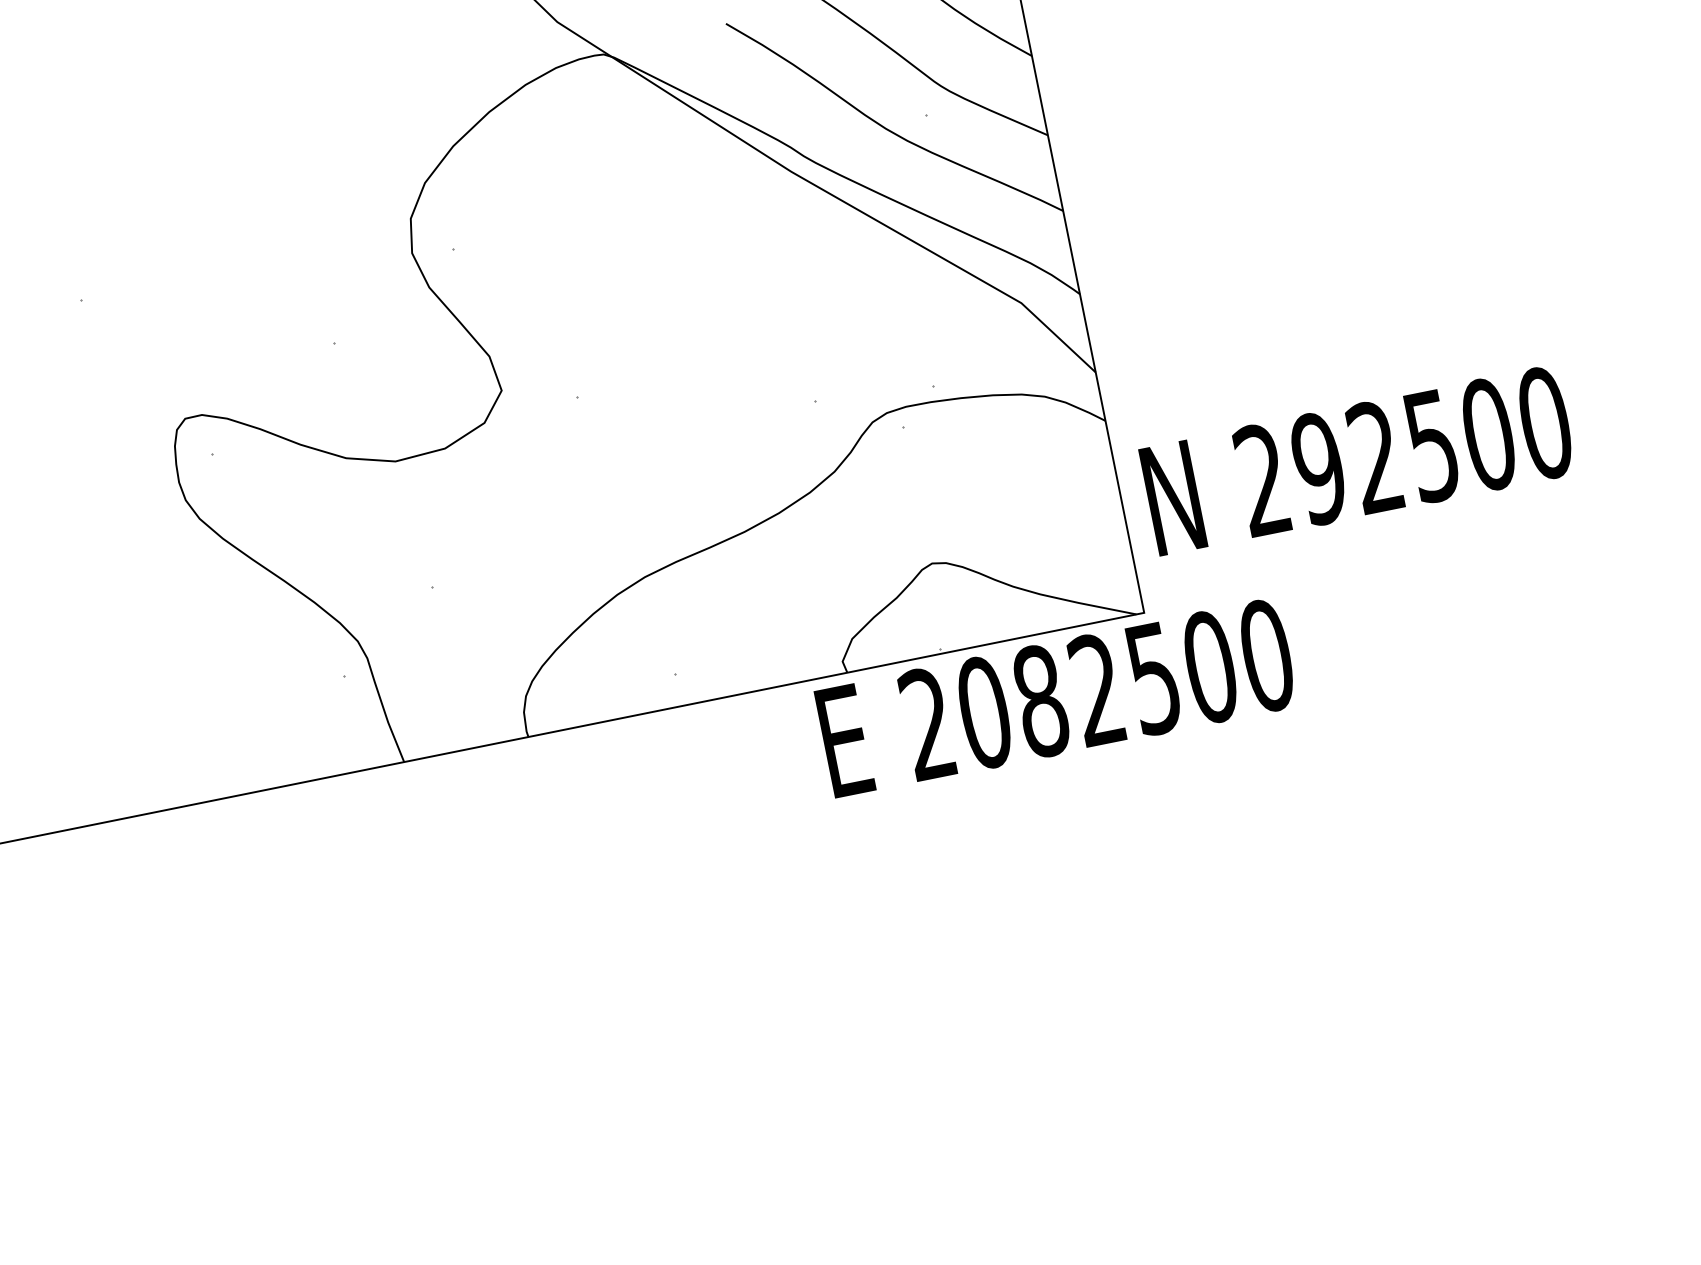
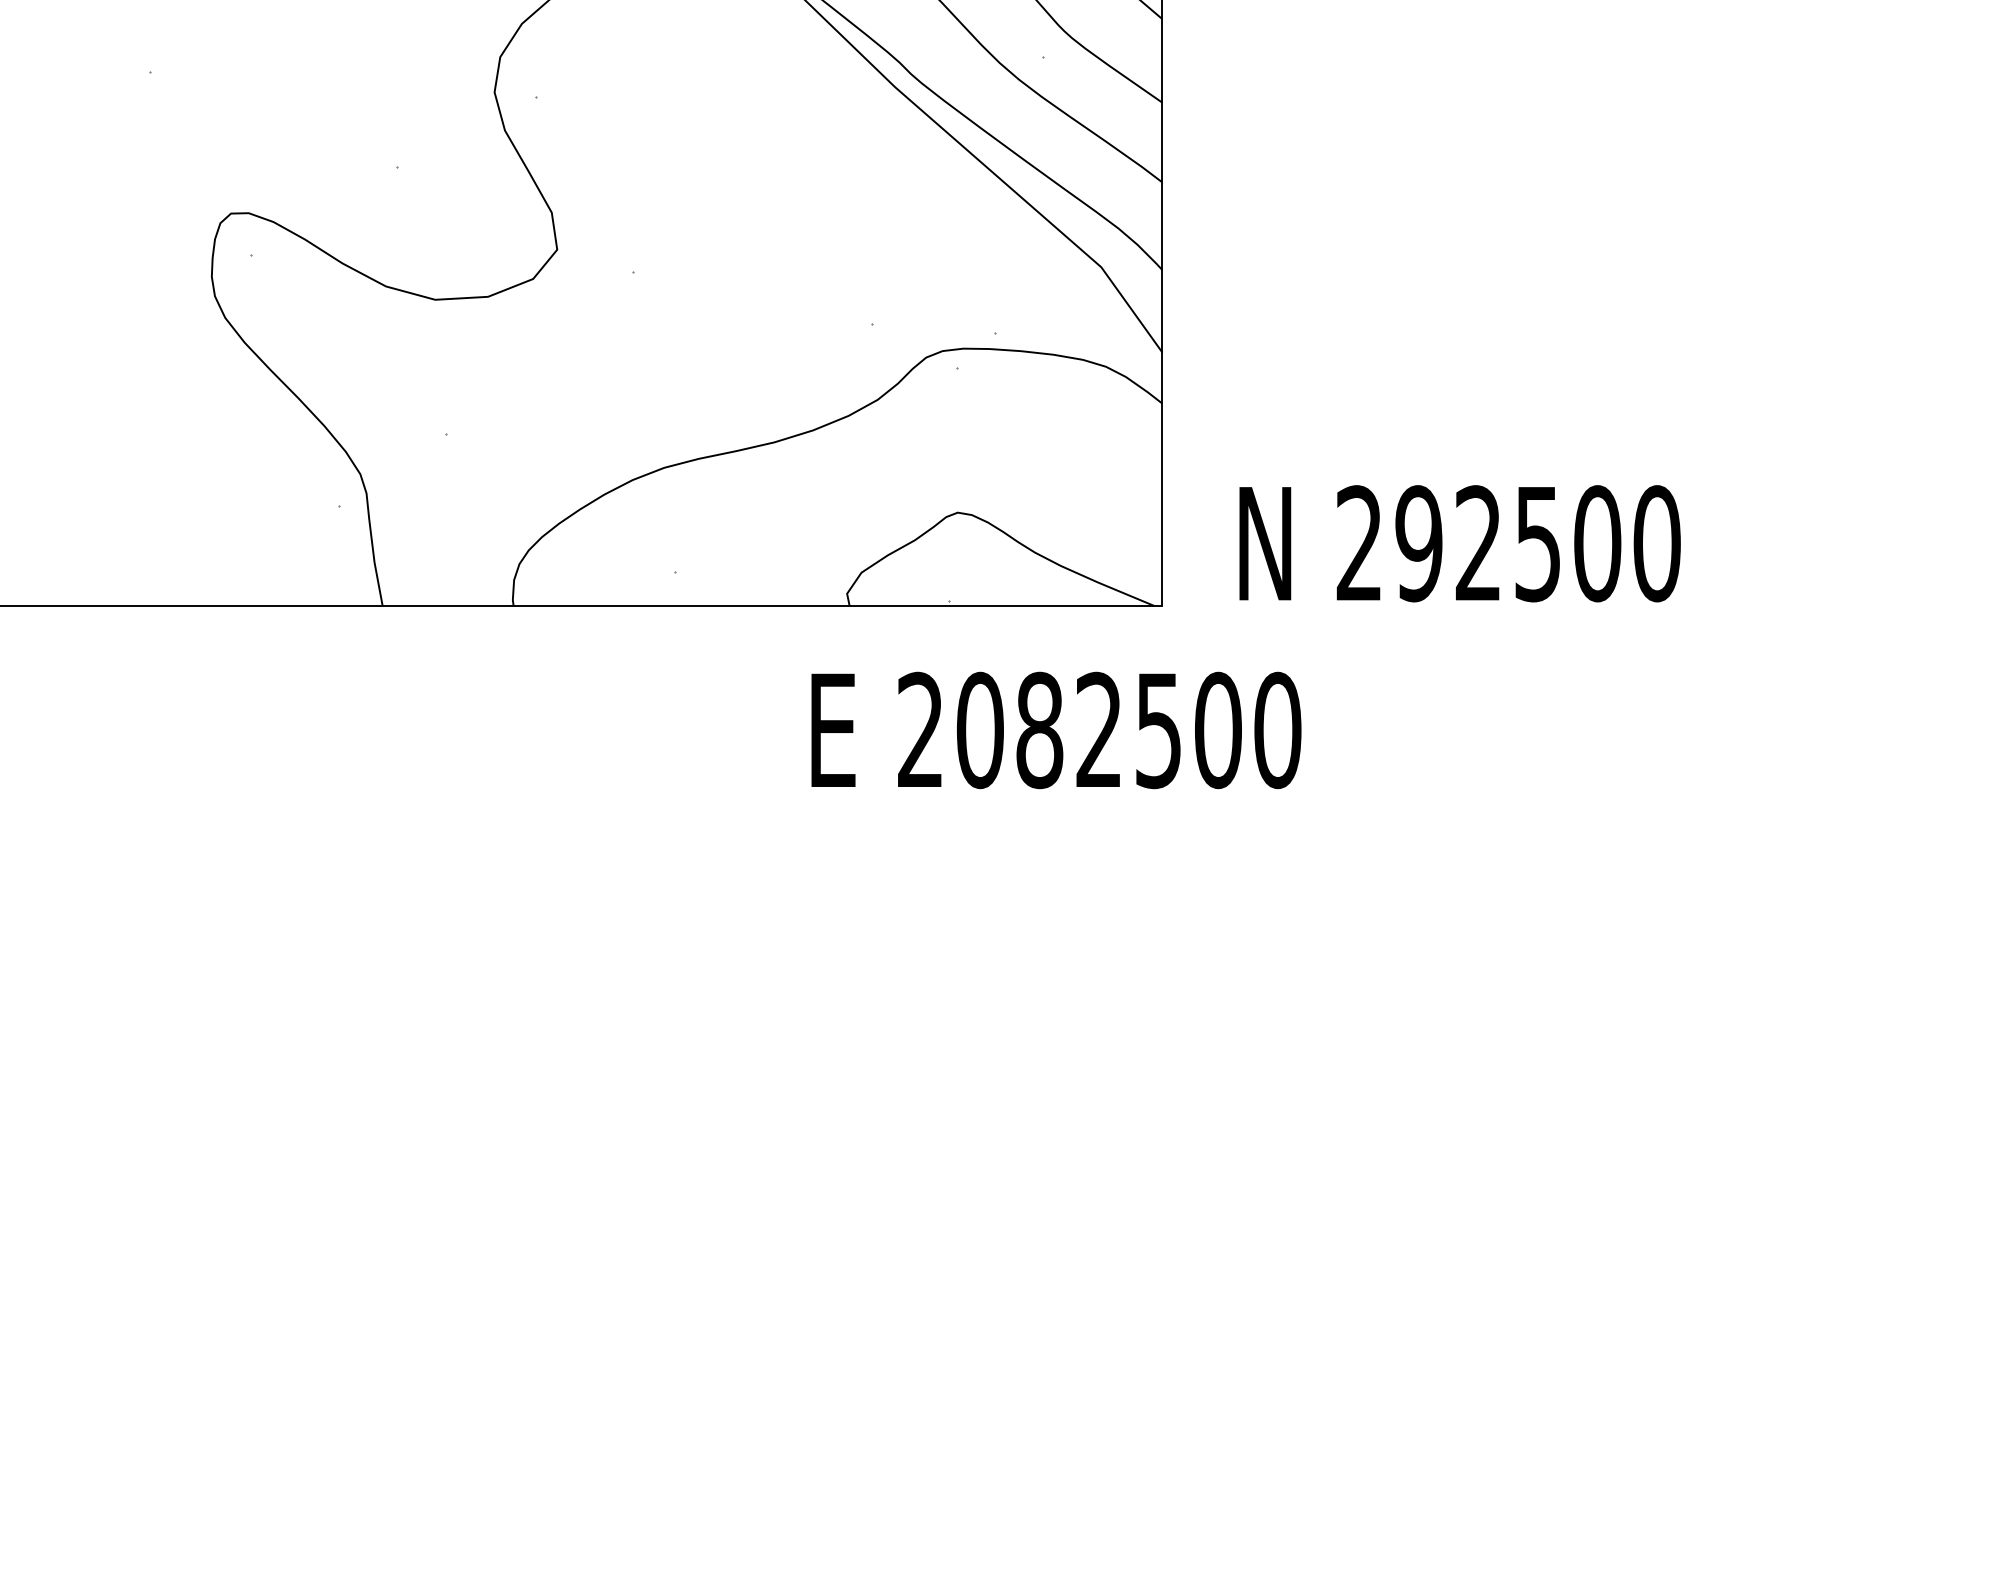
text: (1357, 460) -> (1459, 543), moved
text: (1056, 698) -> (1056, 730), moved

